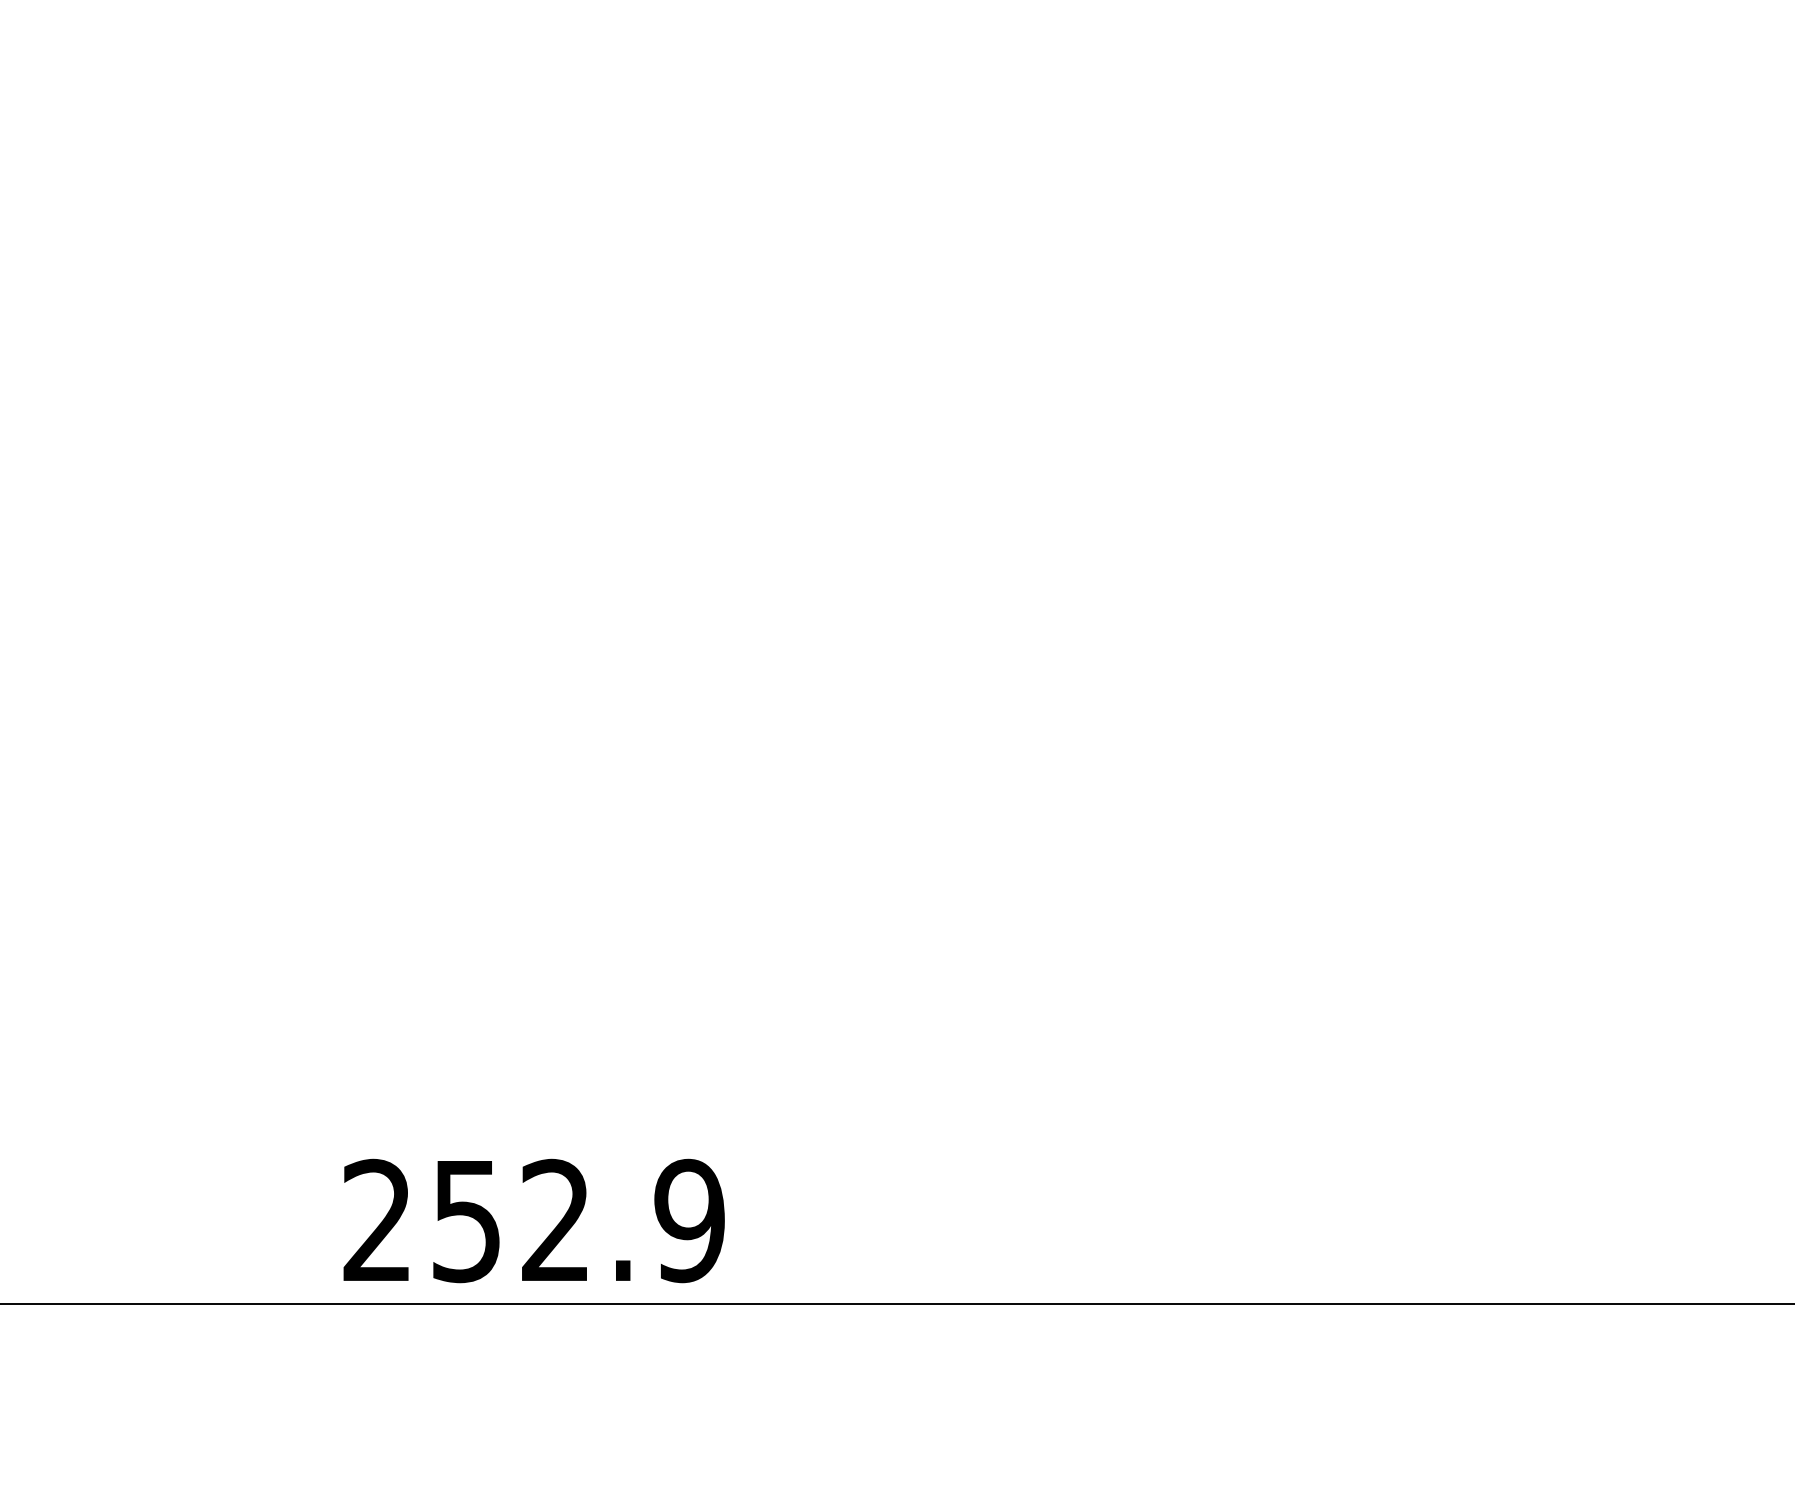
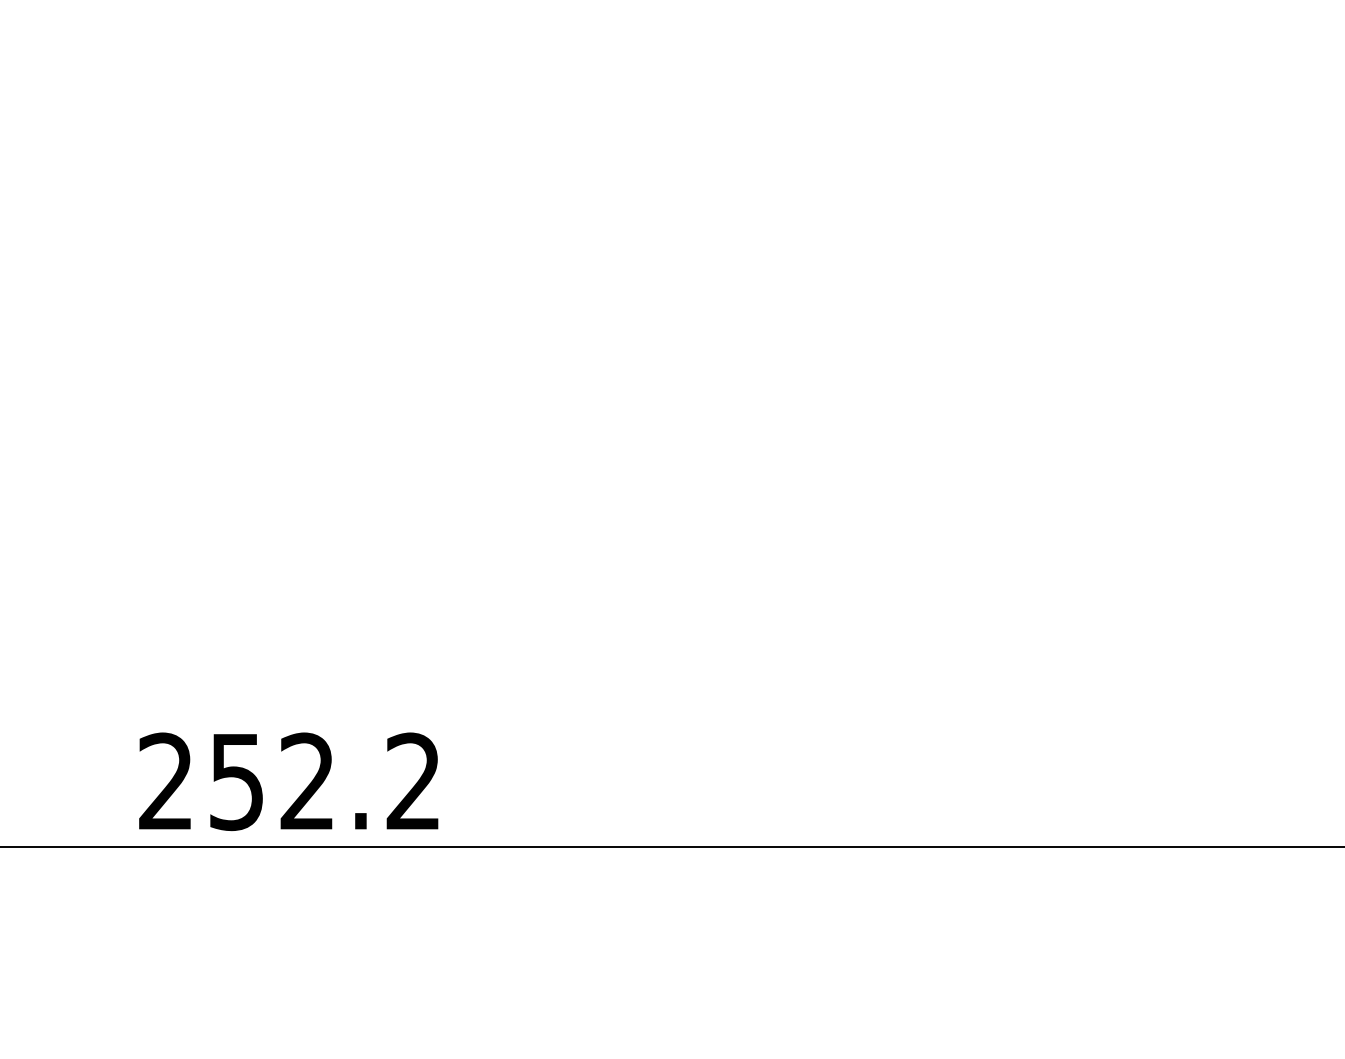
text: (689, 1220) -> (413, 781), 252.9 -> 252.2

